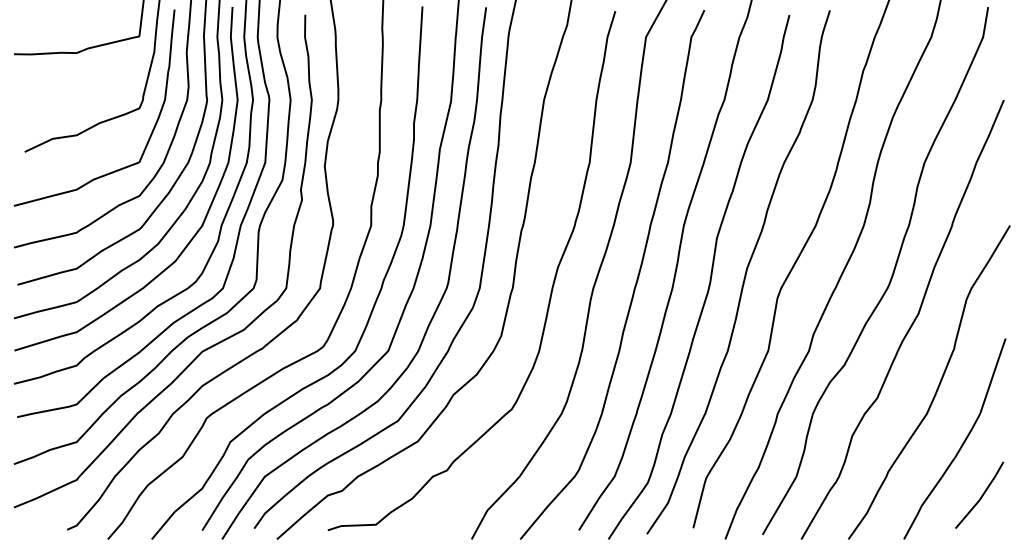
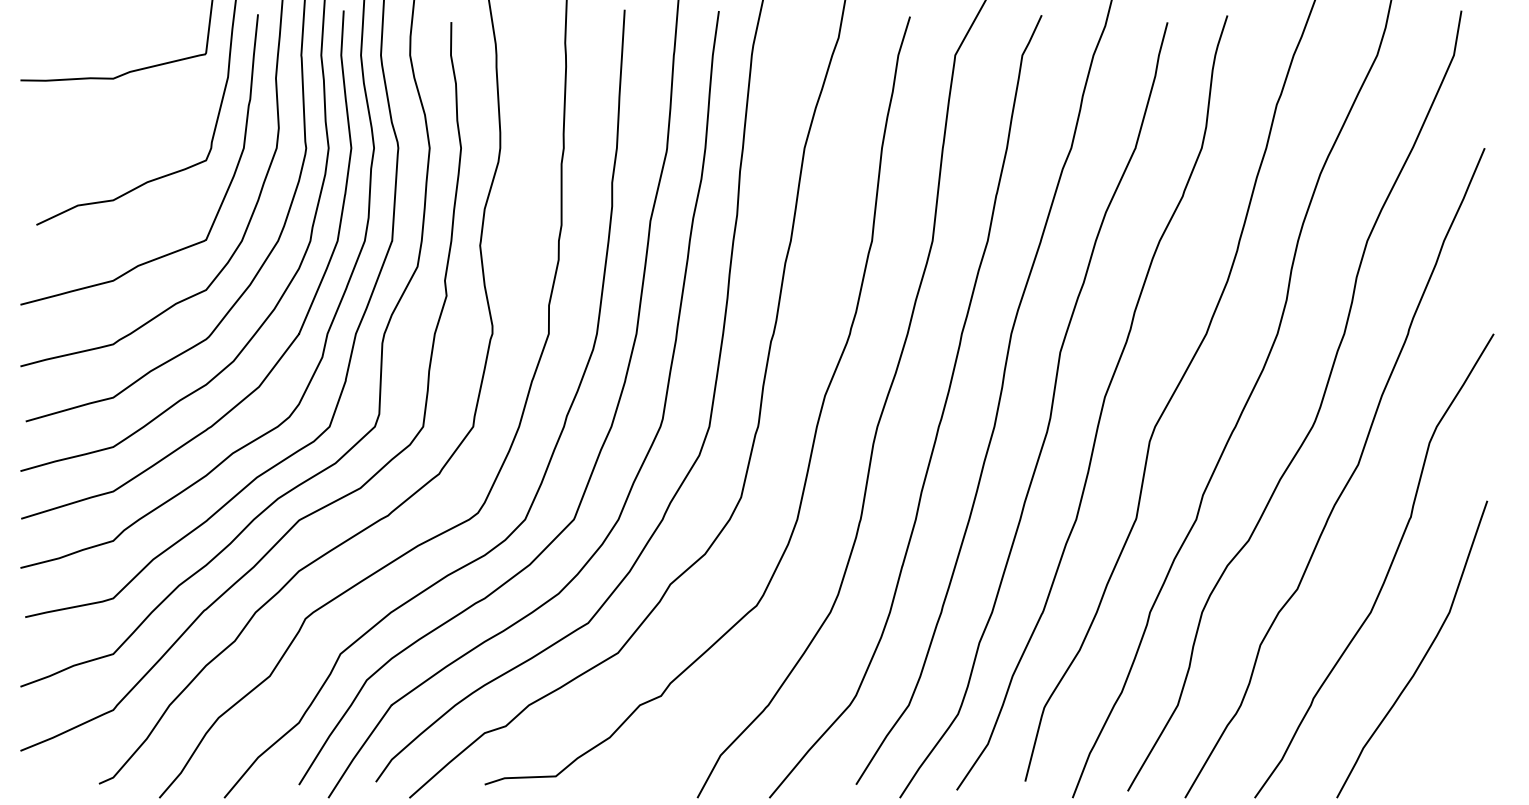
line: (981, 495) -> (1451, 733), removed

